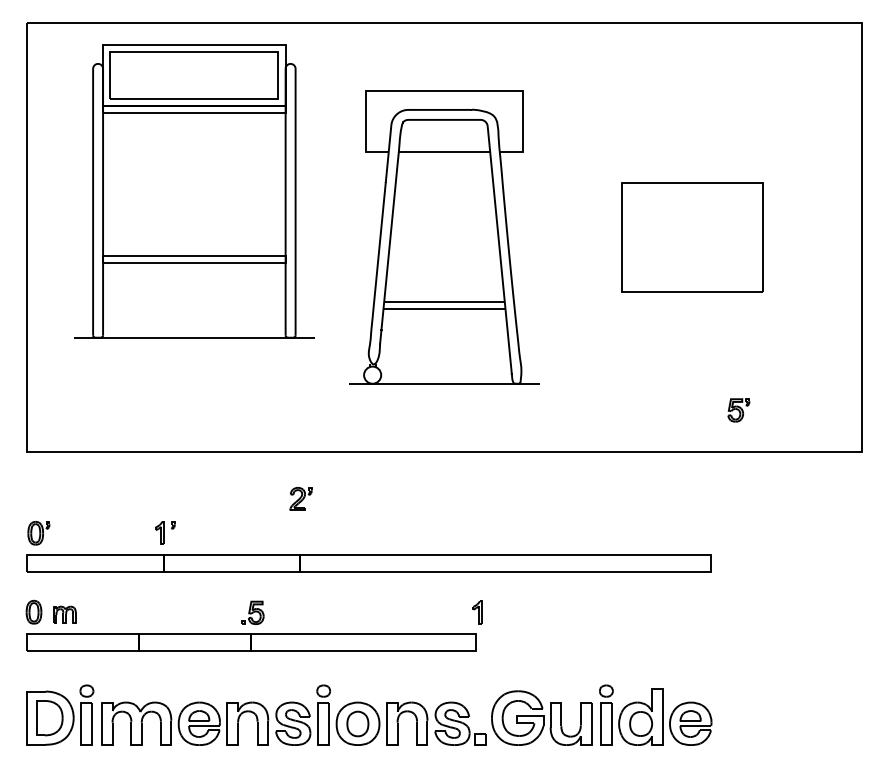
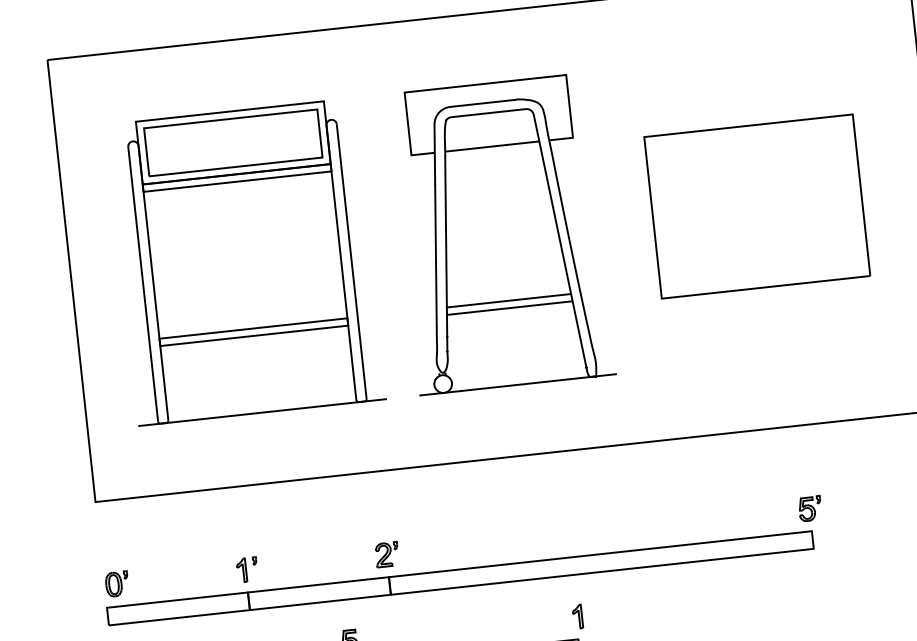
part: (194, 191) -> (246, 262), moved
part: (692, 237) -> (757, 206), size x1.43
part: (738, 410) -> (809, 509), moved
part: (300, 498) -> (386, 554), moved

